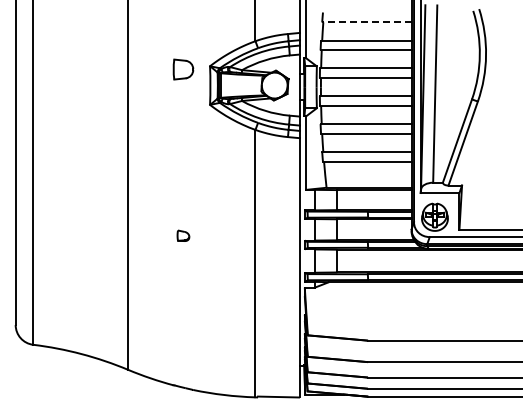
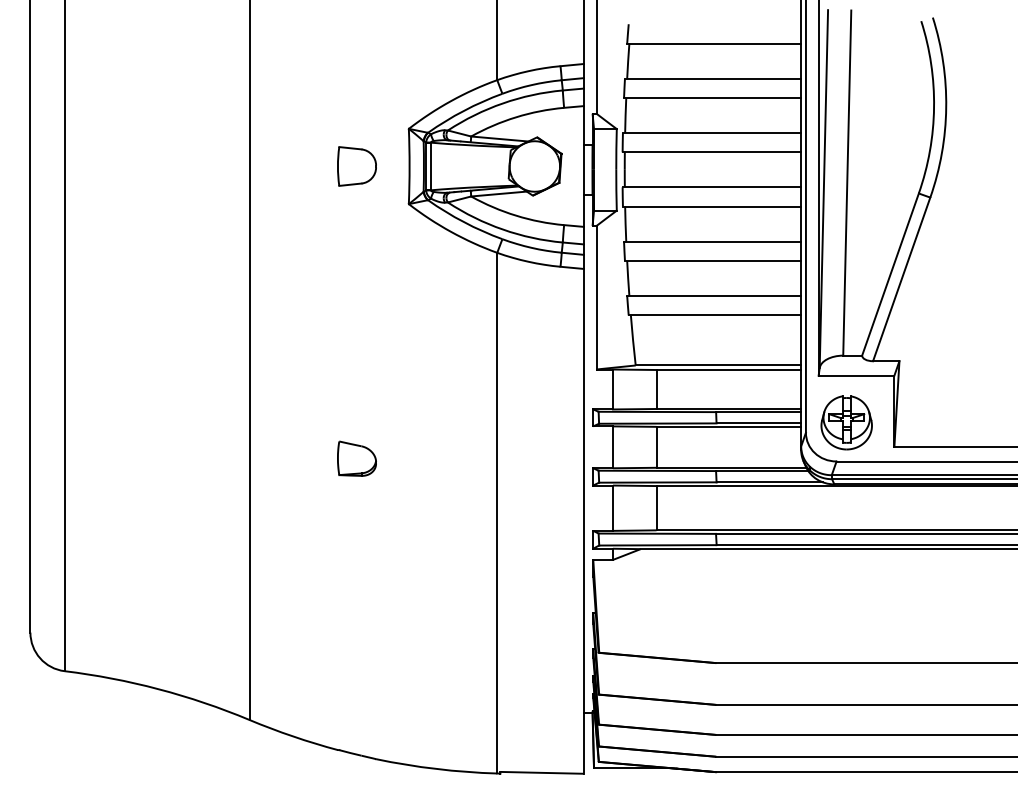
line: (366, 22) -> (713, 43), dashed -> solid
part: (183, 69) -> (357, 166), moved
part: (183, 235) -> (357, 458), size x1.67

